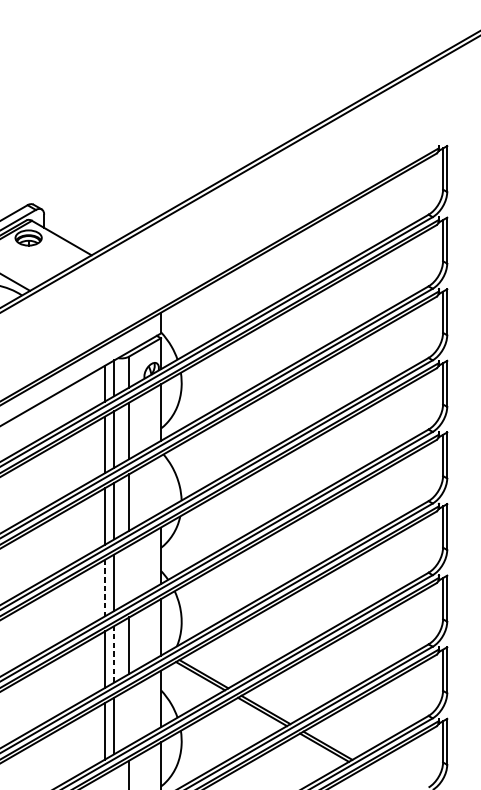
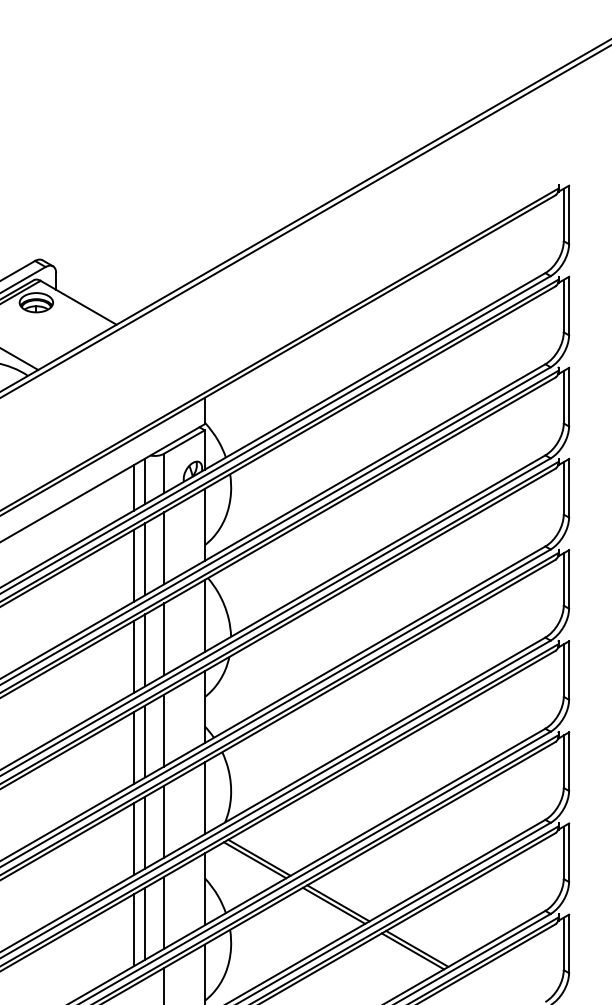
line: (160, 484) -> (204, 616), added
line: (129, 574) -> (164, 730), added
line: (104, 588) -> (133, 748), dashed -> solid
line: (114, 654) -> (145, 832), dashed -> solid
line: (129, 717) -> (164, 912), added

